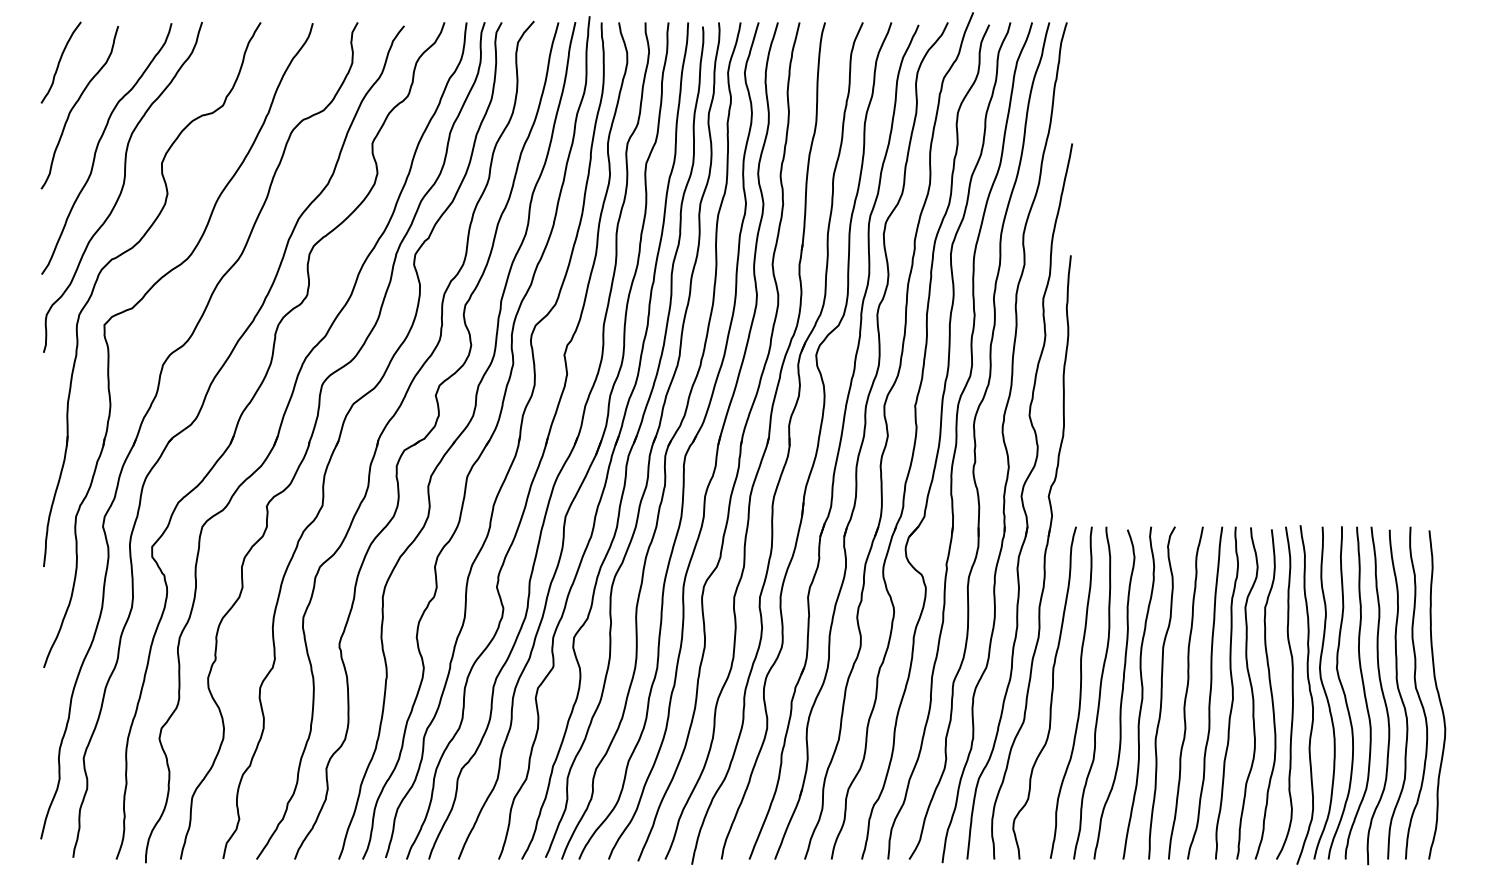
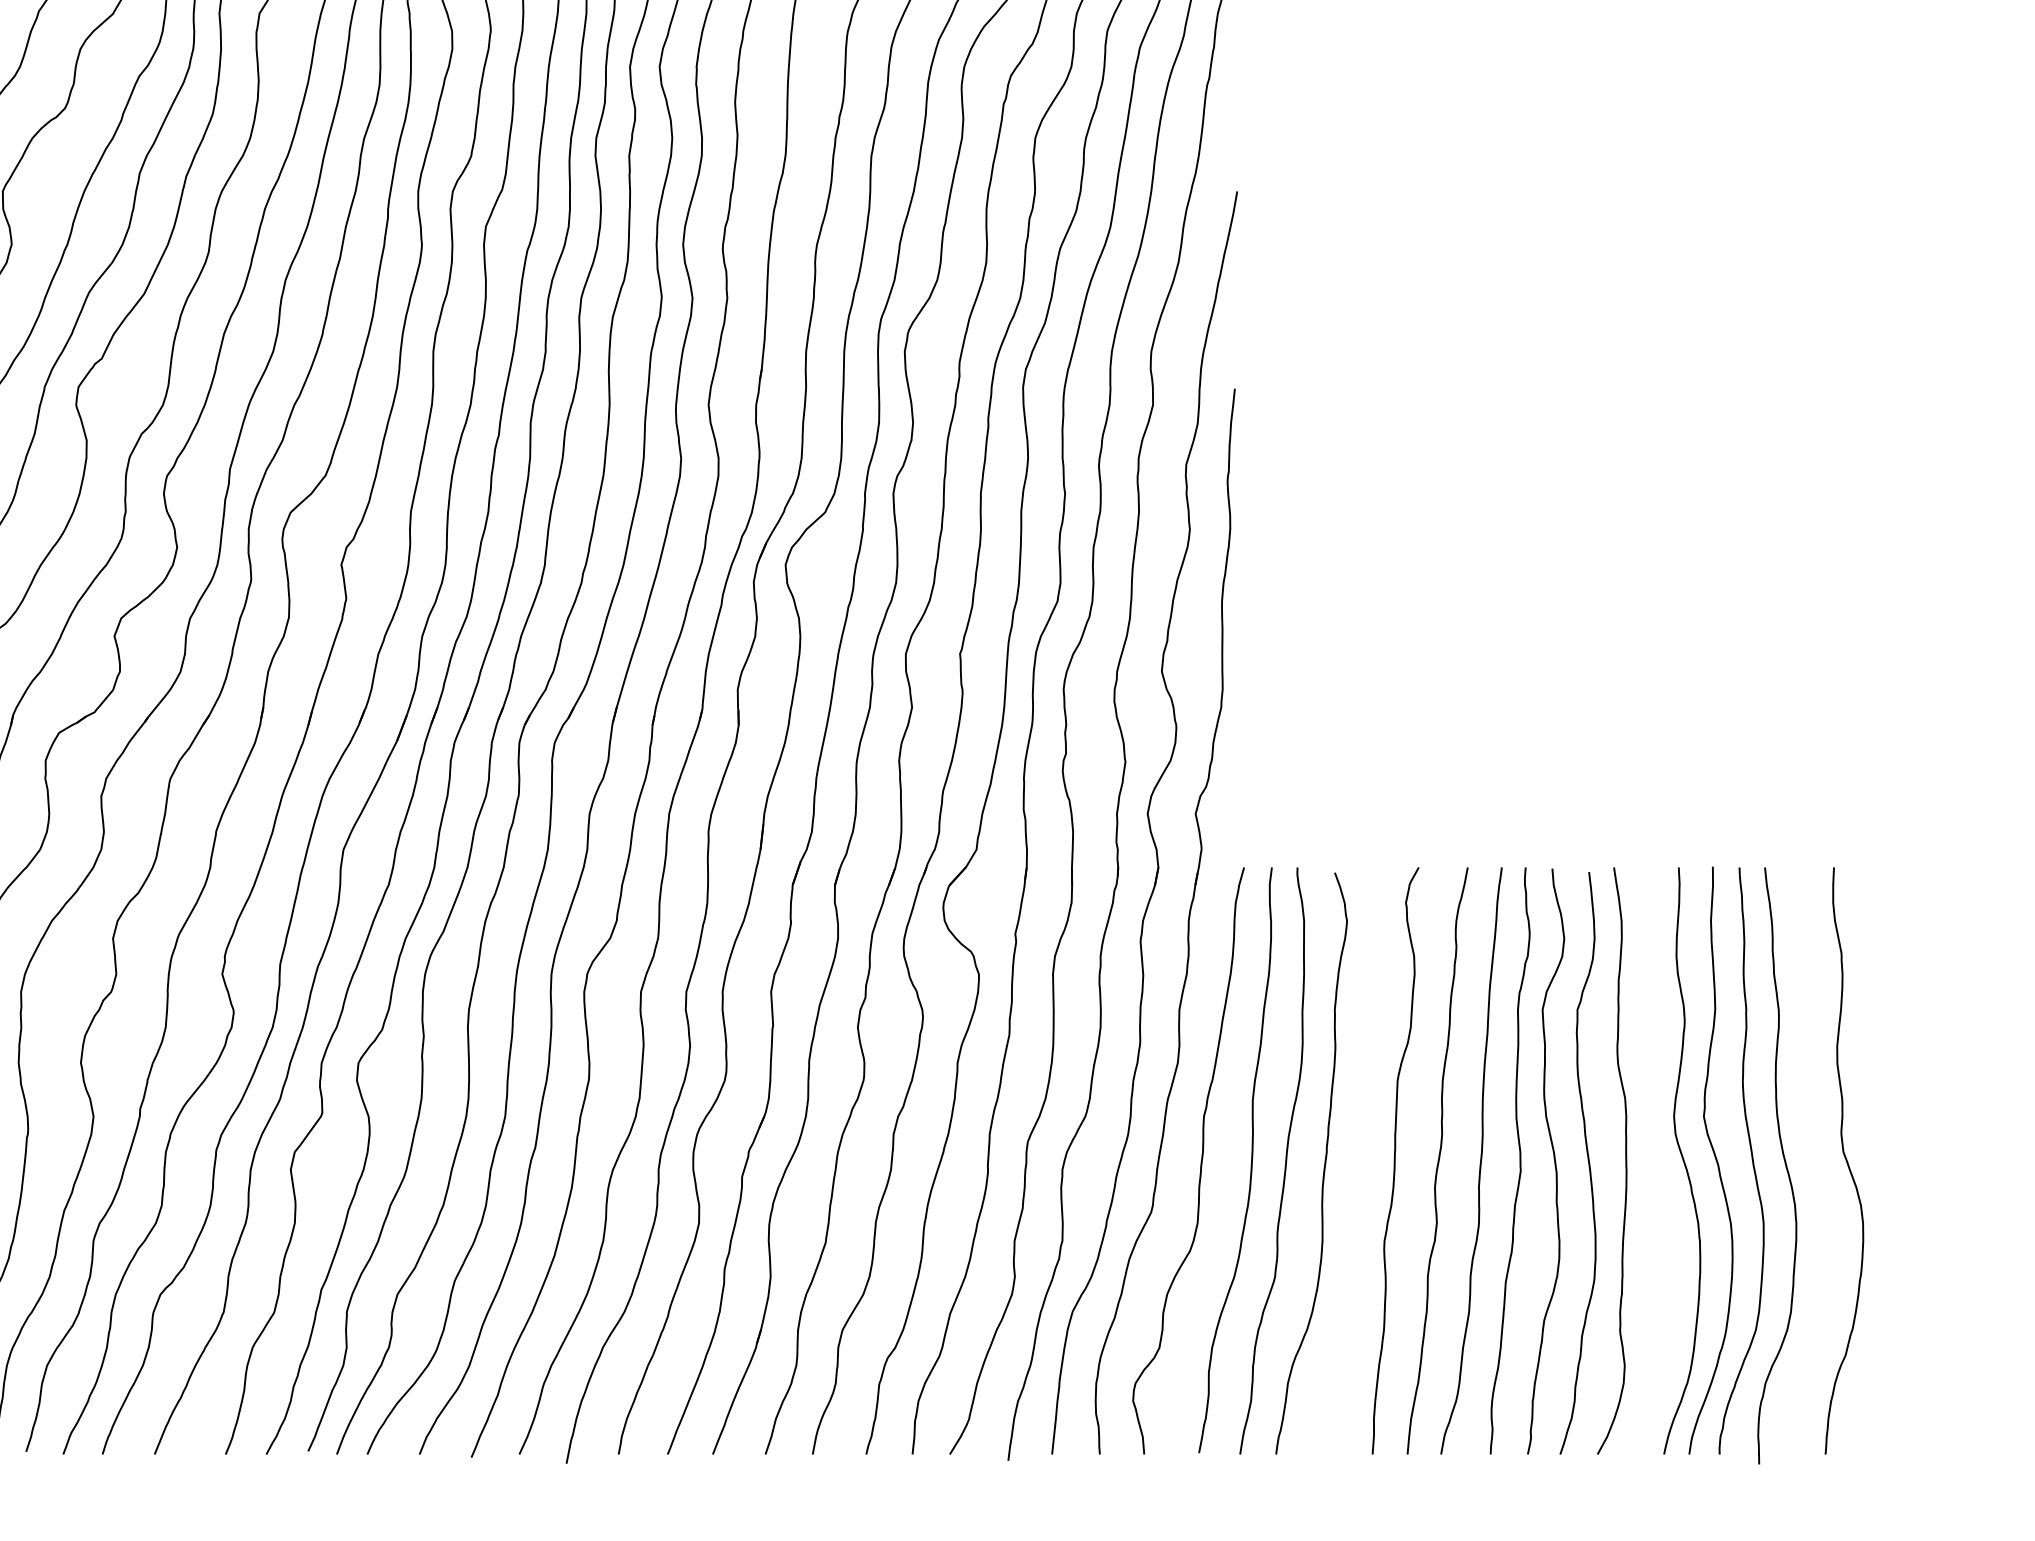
curve: (1141, 692) -> (1359, 1159), removed
curve: (1309, 693) -> (1655, 1161), removed
curve: (1398, 693) -> (1812, 1161), removed
curve: (1437, 694) -> (1881, 1163), removed

